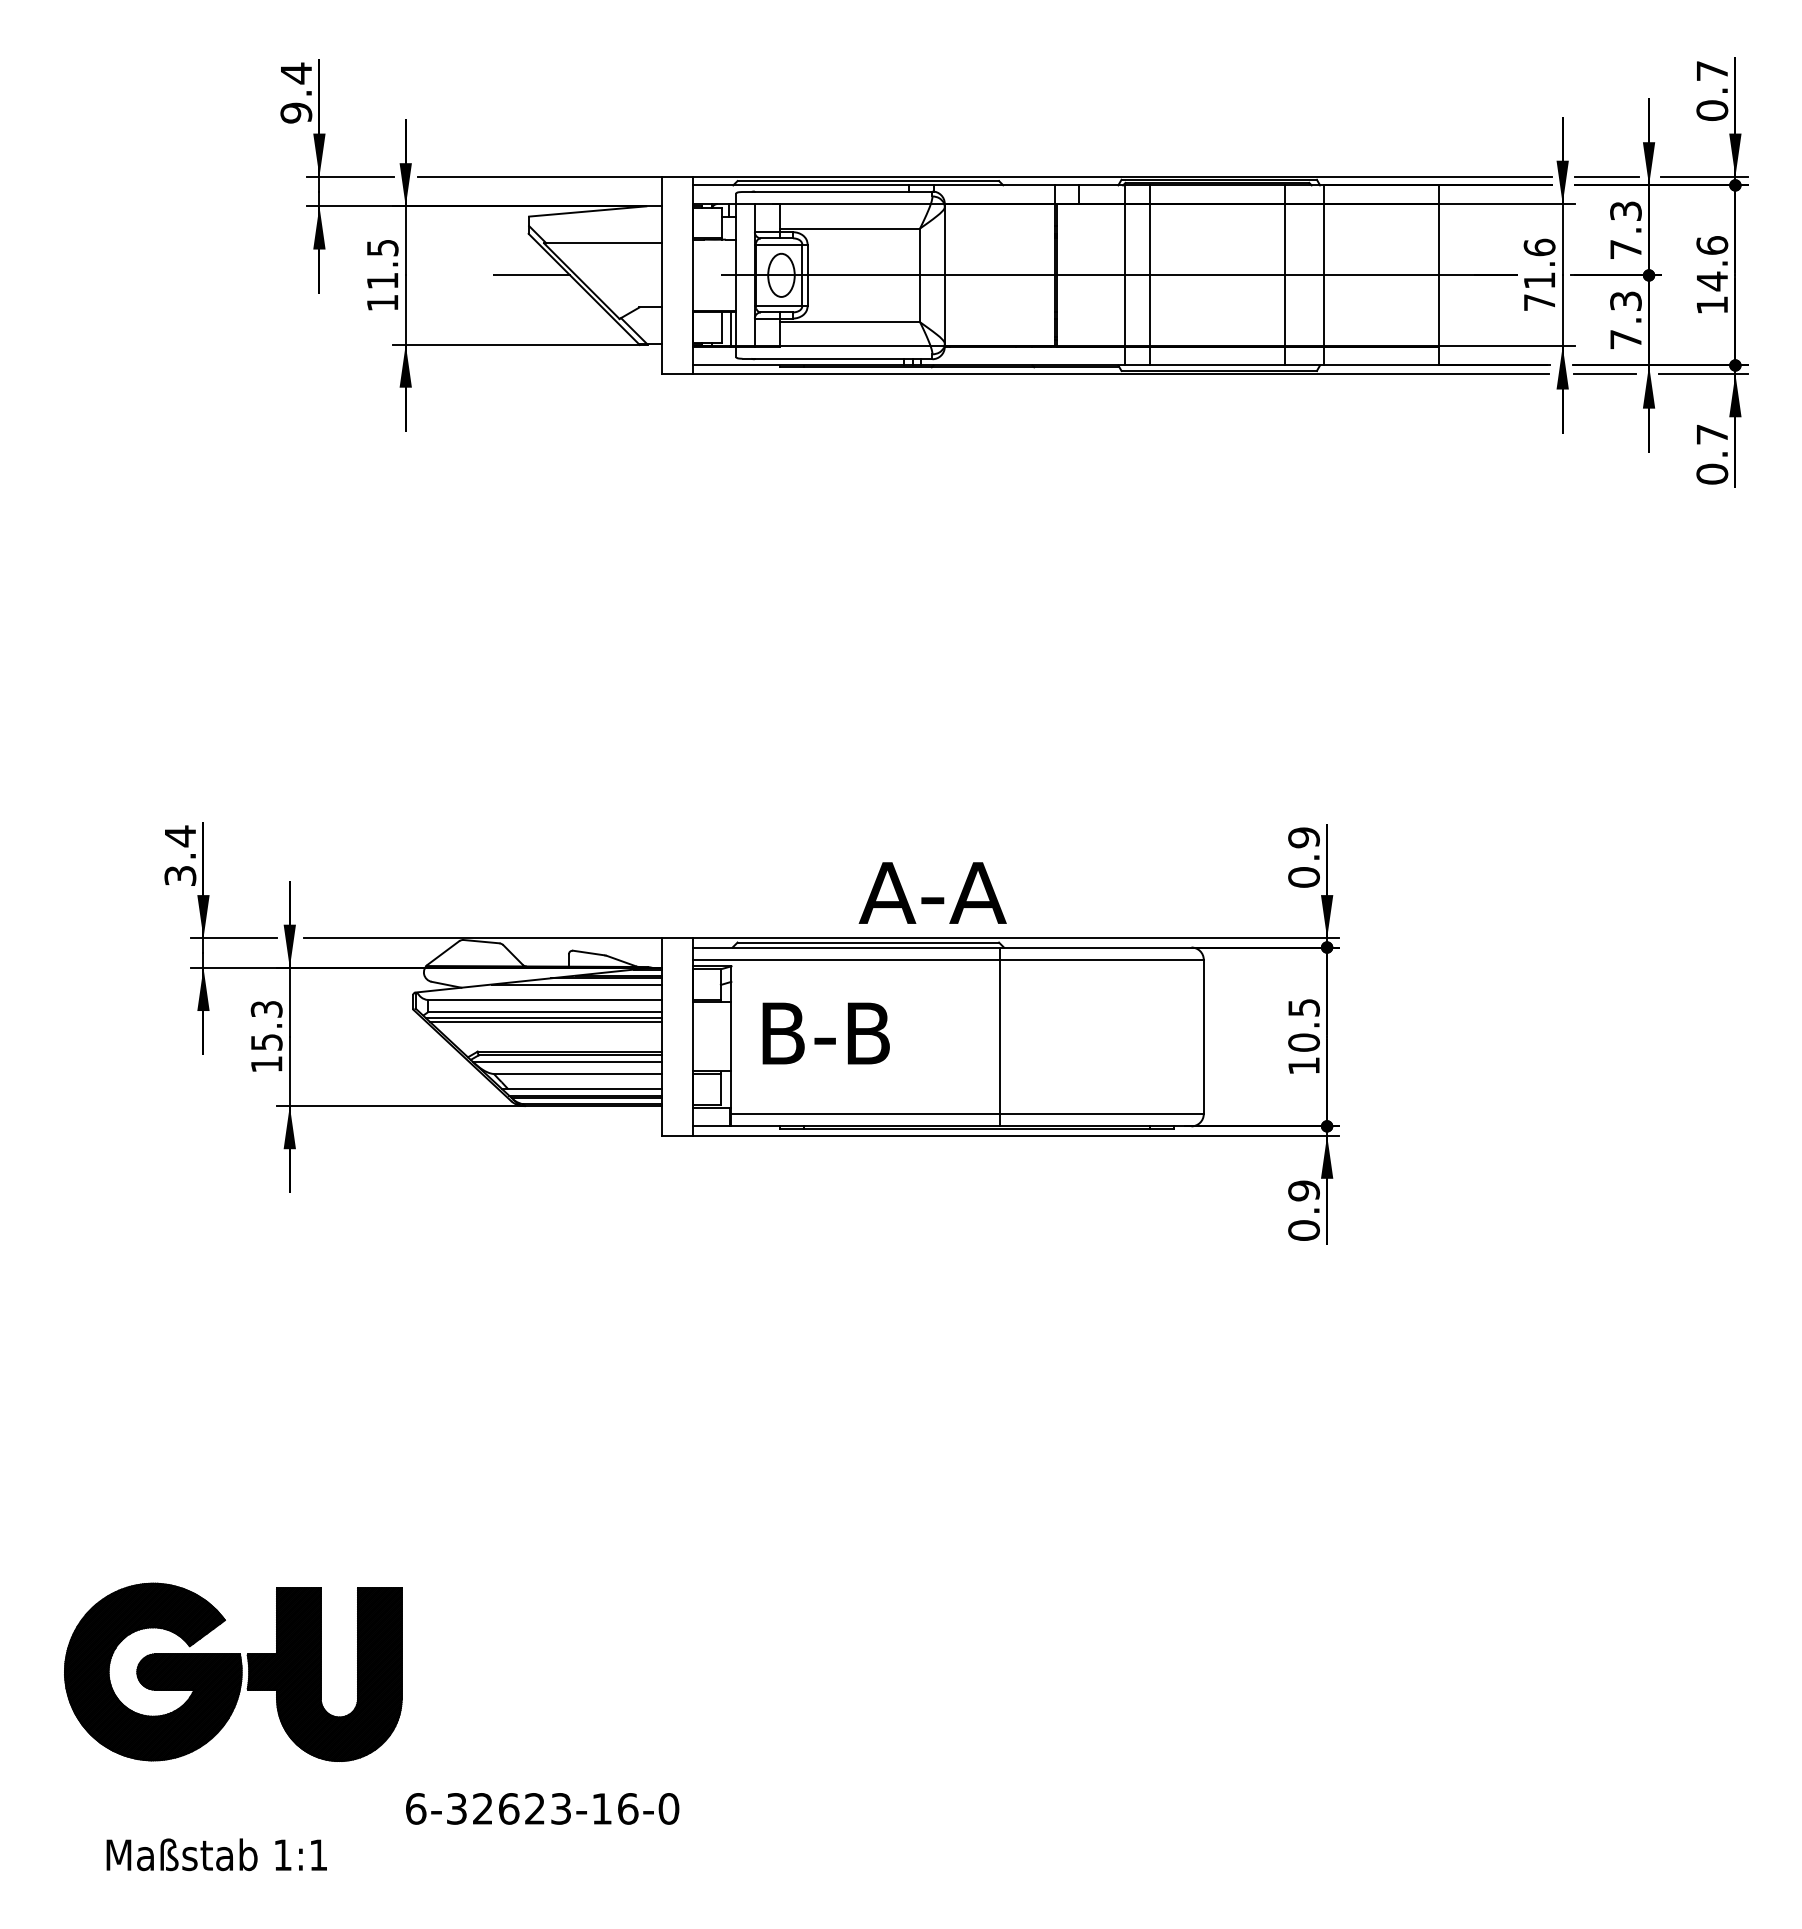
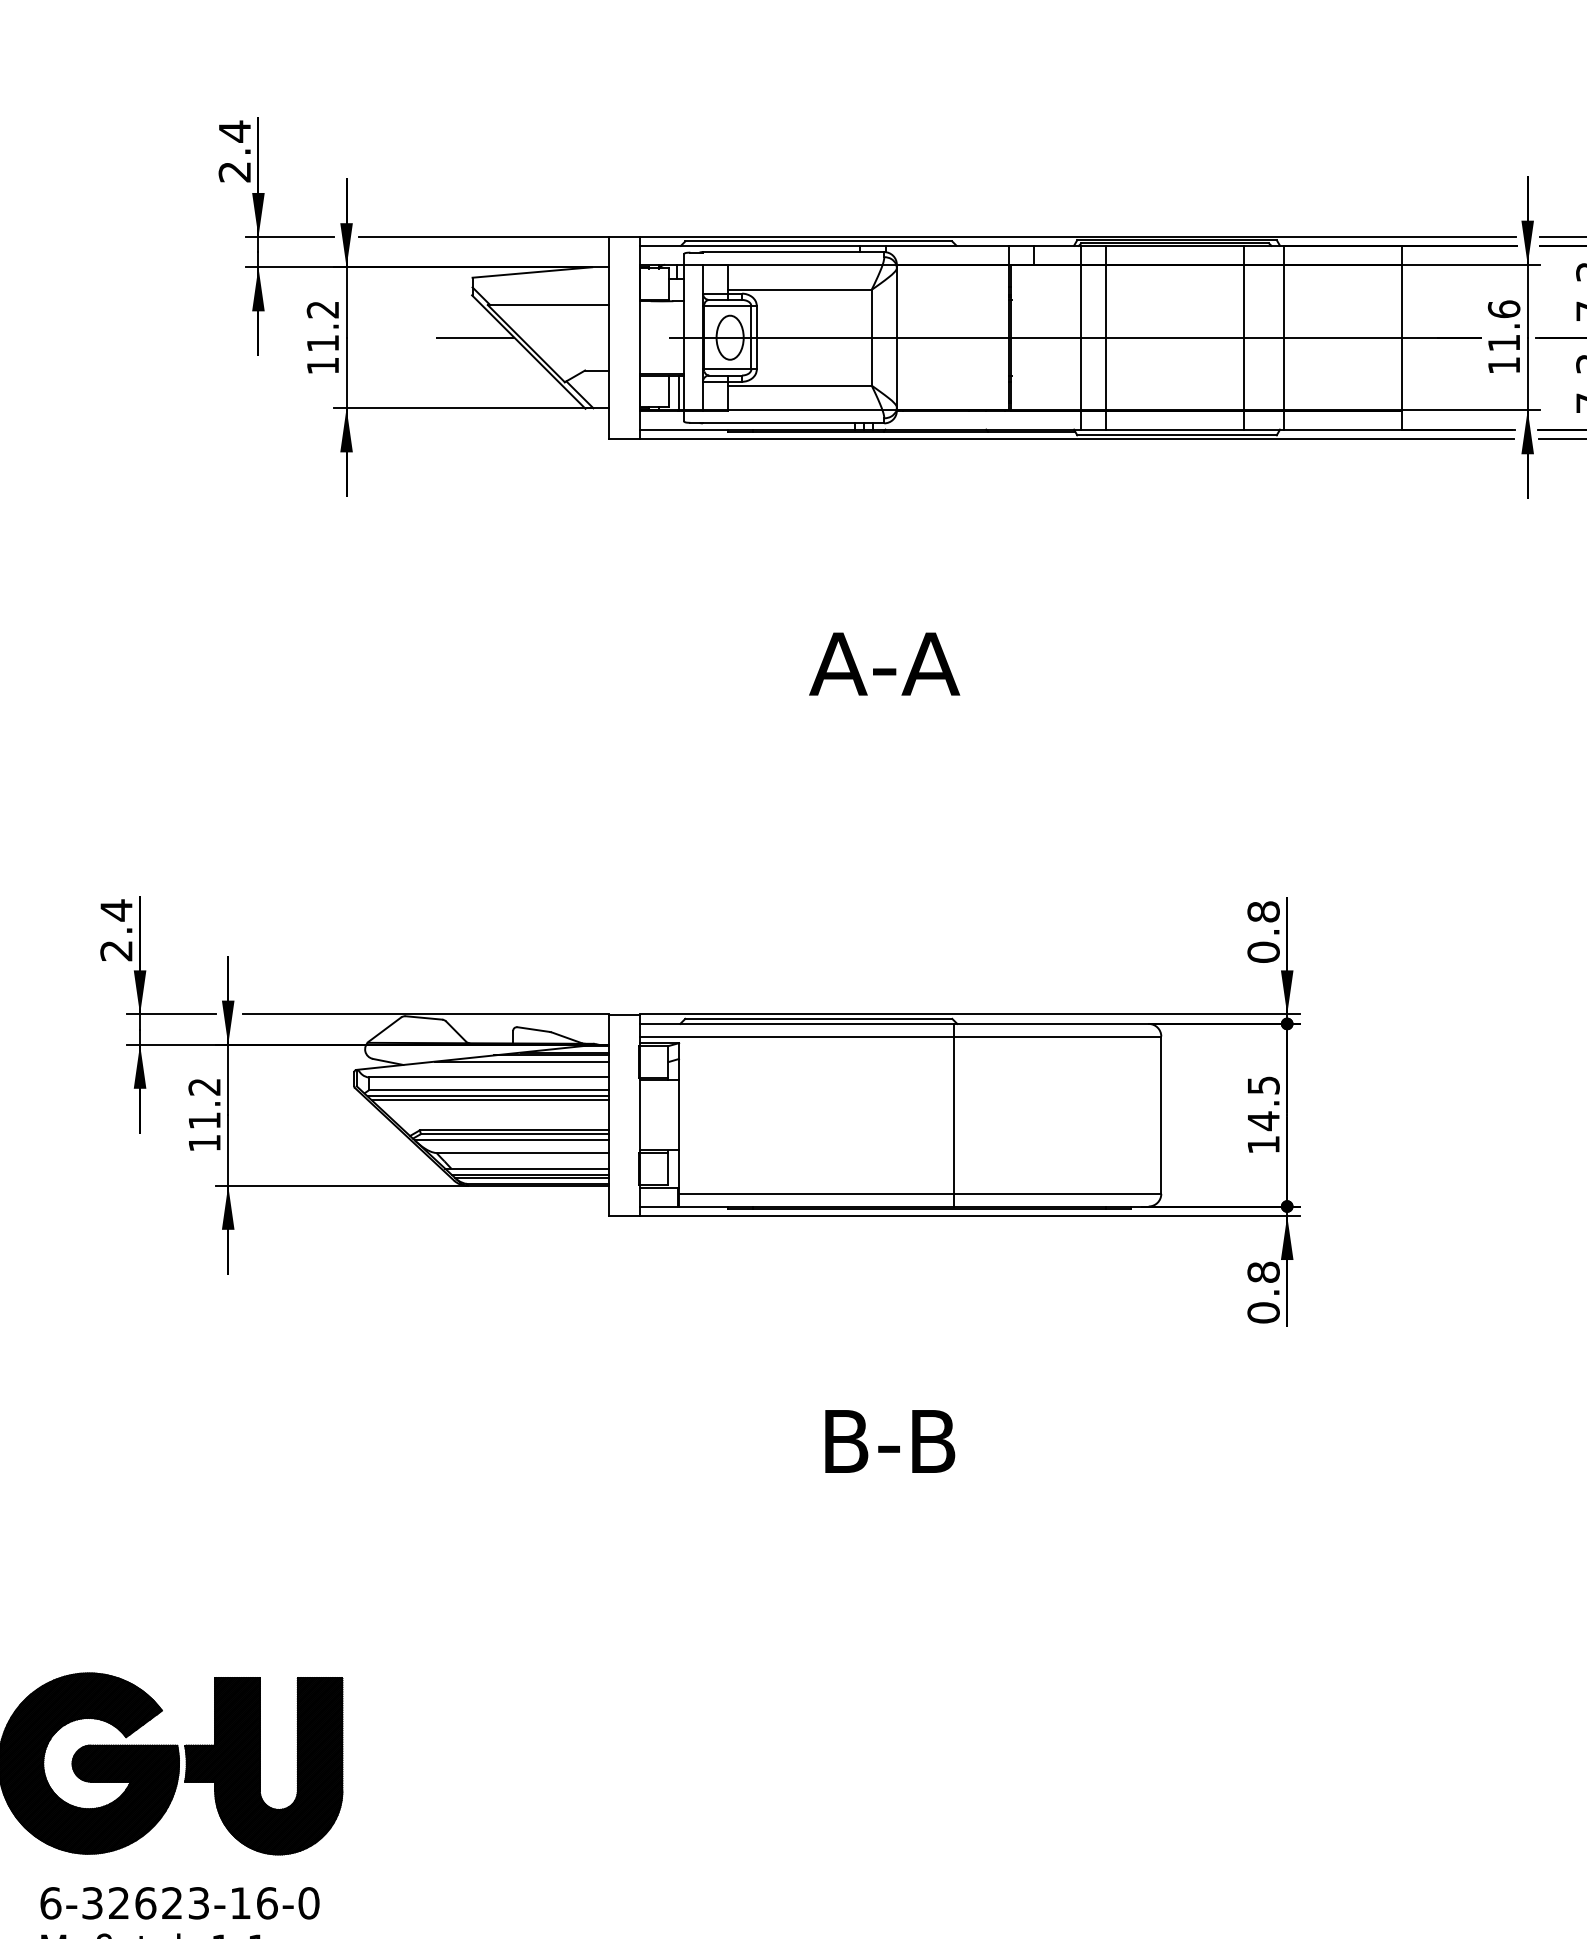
text: (296, 112) -> (235, 171), 9.4 -> 2.4
text: (382, 248) -> (322, 310), 11.5 -> 11.2
text: (1539, 302) -> (1504, 365), 71.6 -> 11.6
text: (1303, 837) -> (1263, 911), 0.9 -> 0.8
text: (180, 876) -> (116, 951), 3.4 -> 2.4
text: (932, 892) -> (884, 663), moved
text: (266, 1025) -> (204, 1103), 15.3 -> 11.2
text: (825, 1033) -> (889, 1441), moved
text: (1303, 1042) -> (1263, 1120), 10.5 -> 14.5
text: (1303, 1190) -> (1263, 1271), 0.9 -> 0.8
text: (542, 1808) -> (179, 1902), moved

